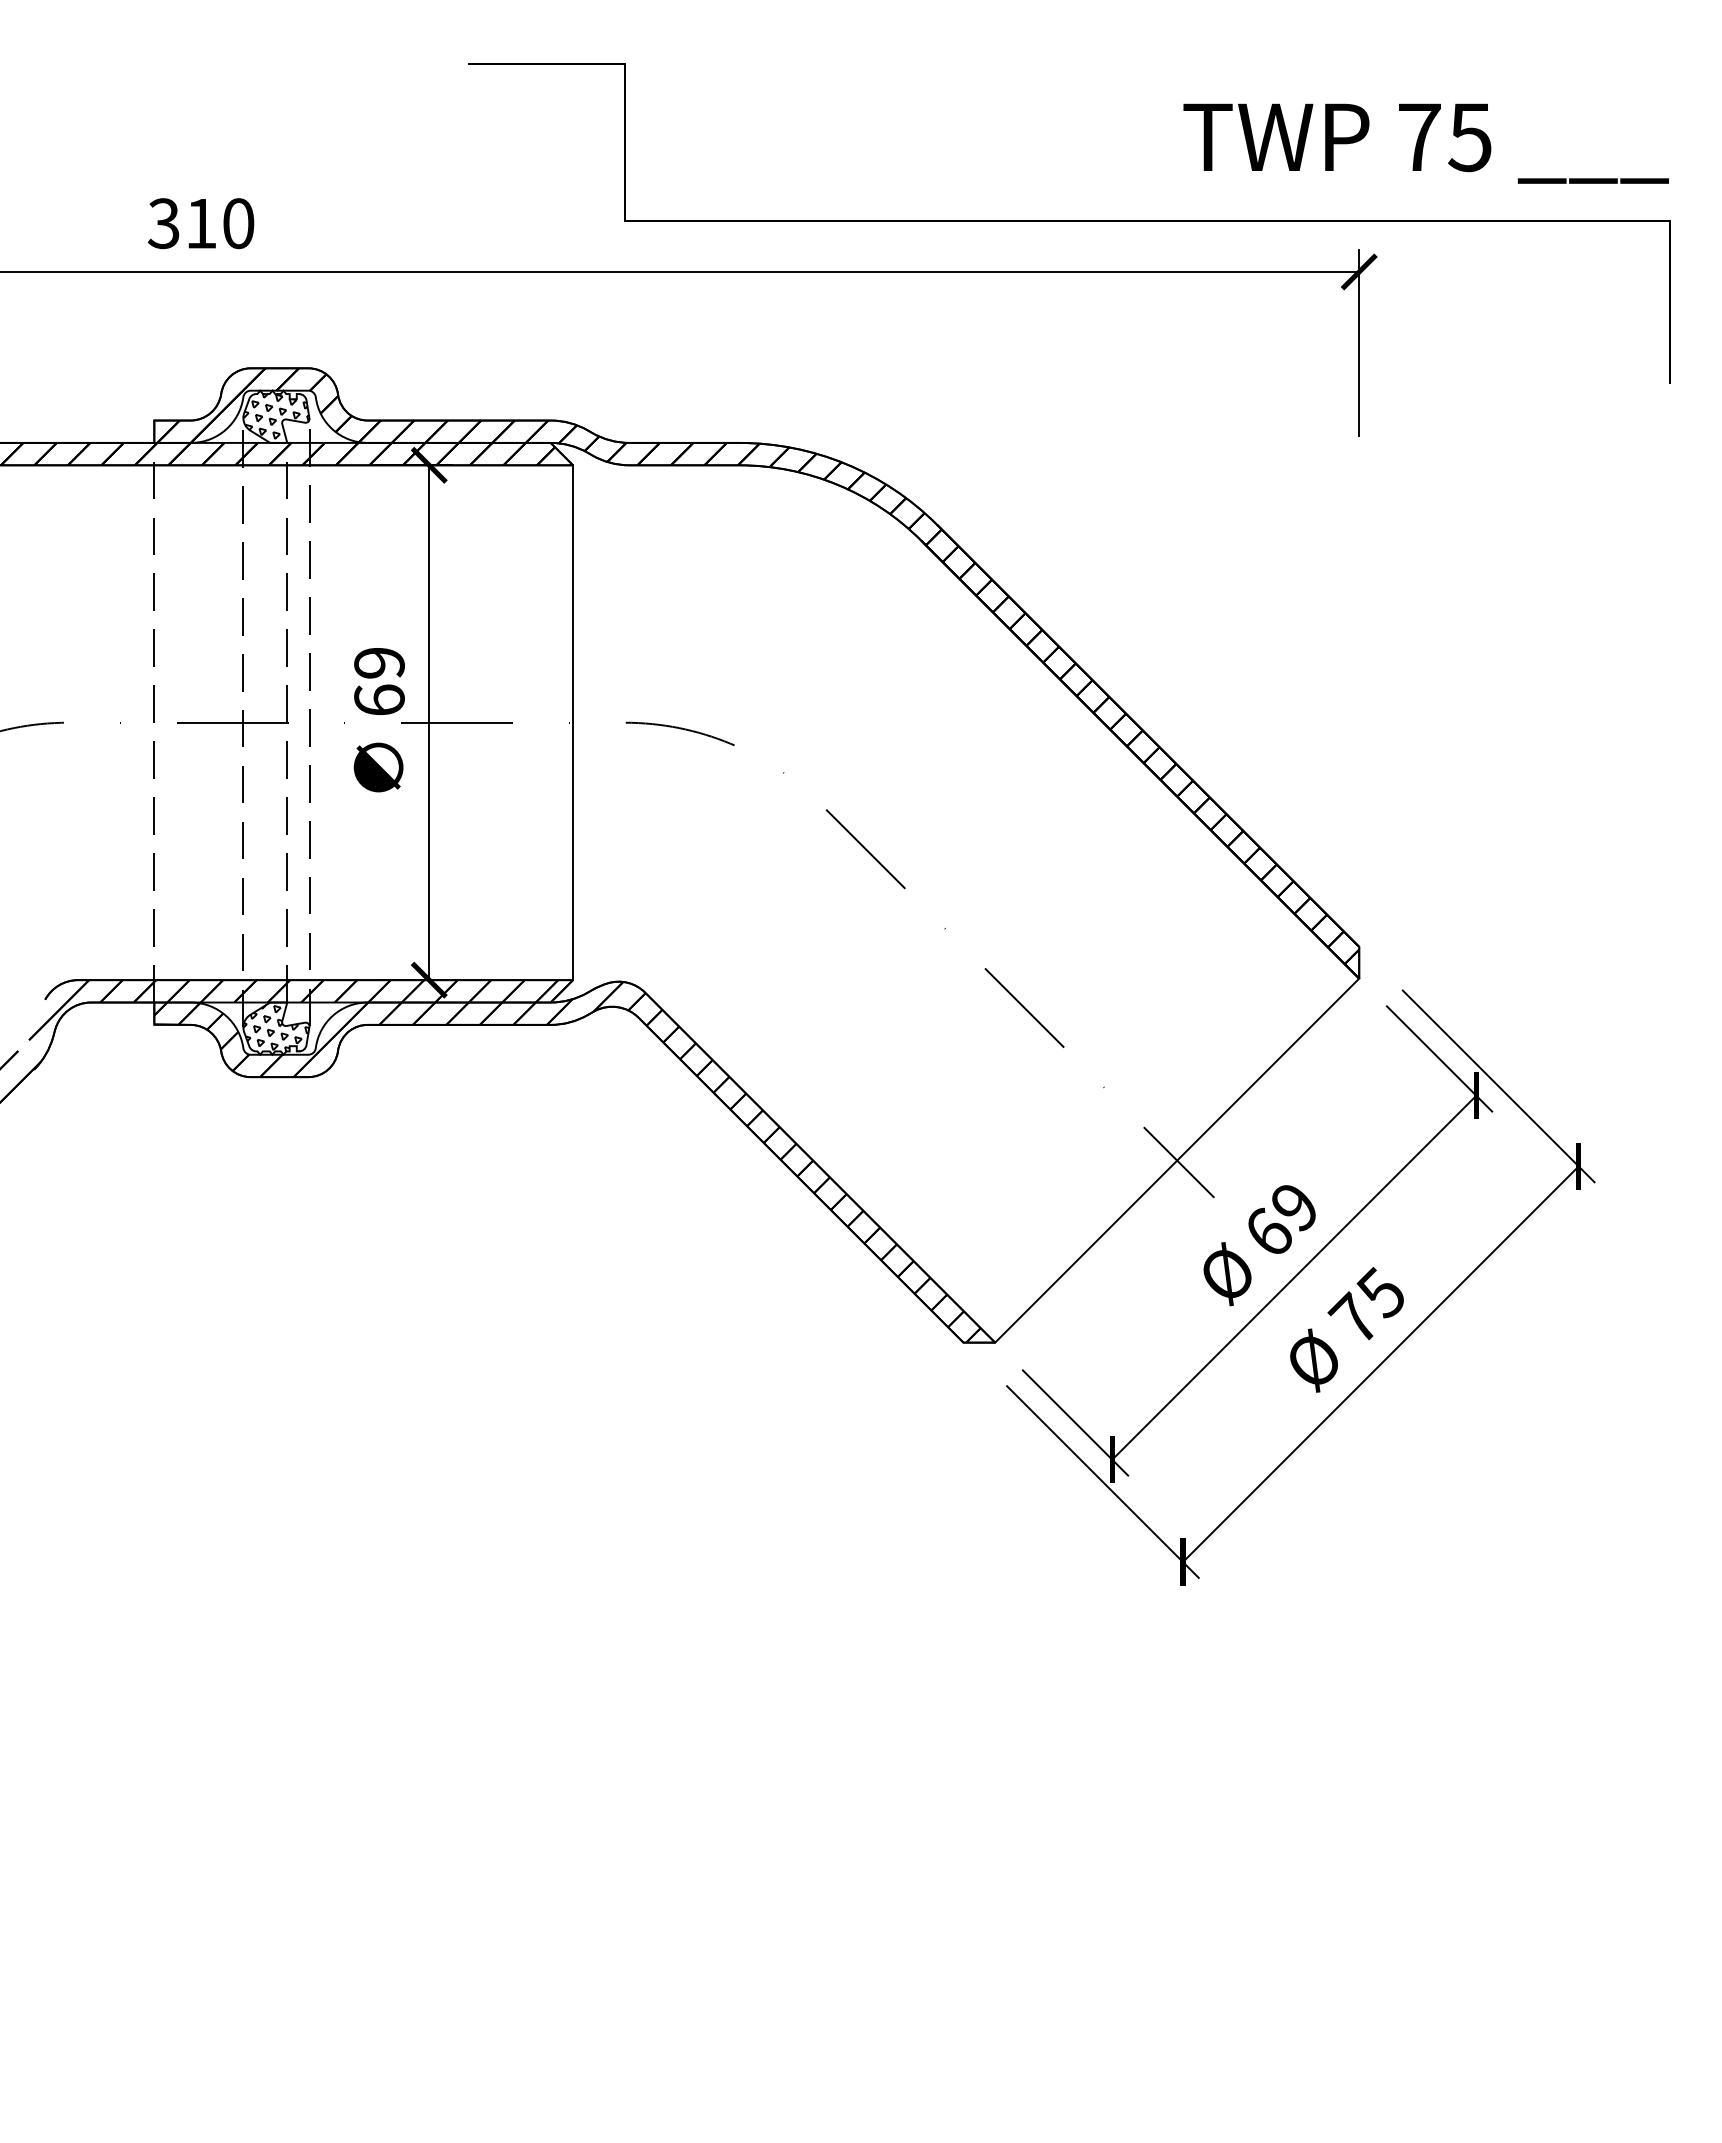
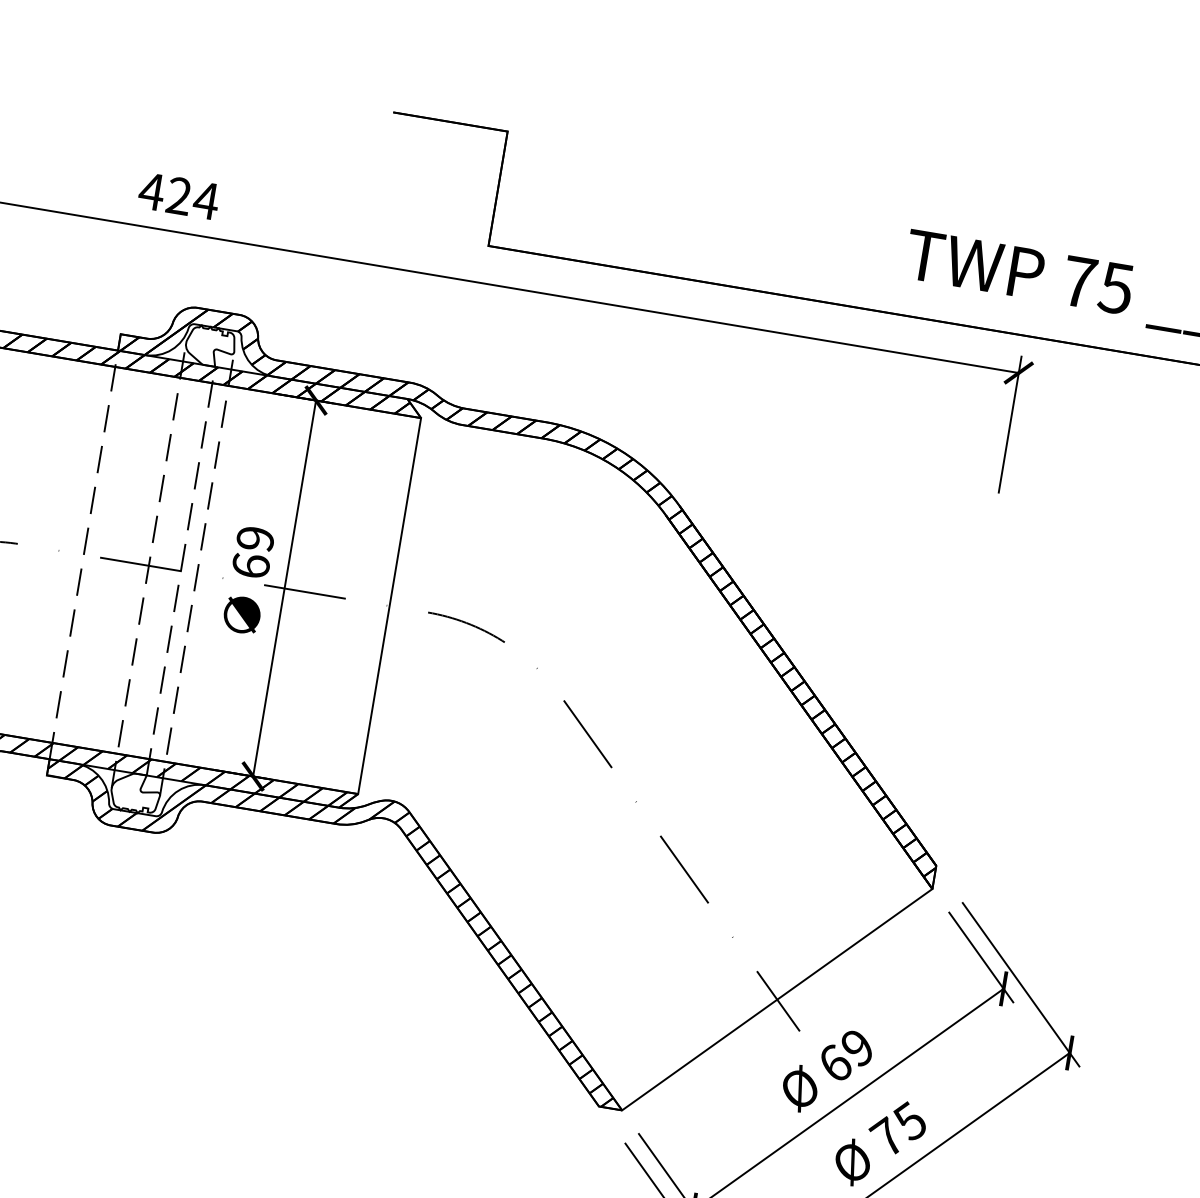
text: (201, 223) -> (179, 196), 310 -> 424
hatch: (276, 416) -> (210, 346), removed
hatch: (276, 1027) -> (135, 792), removed

